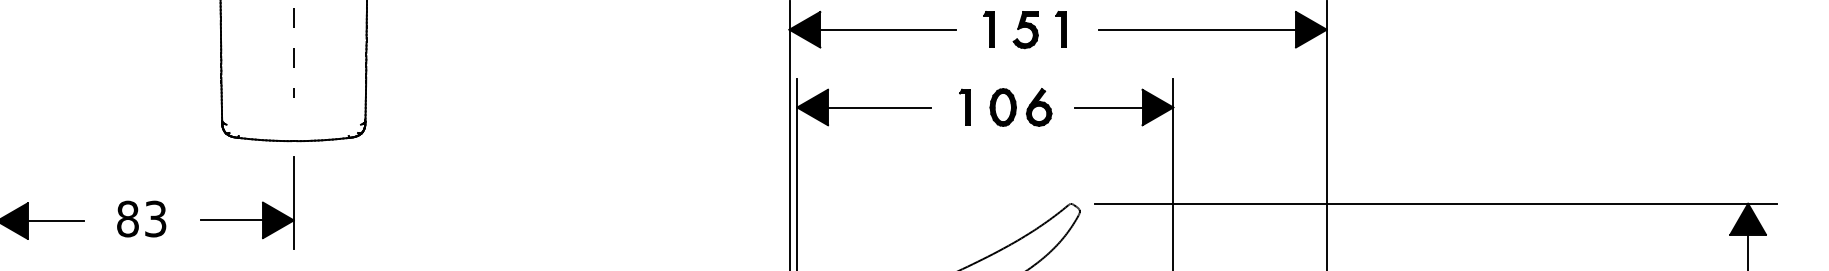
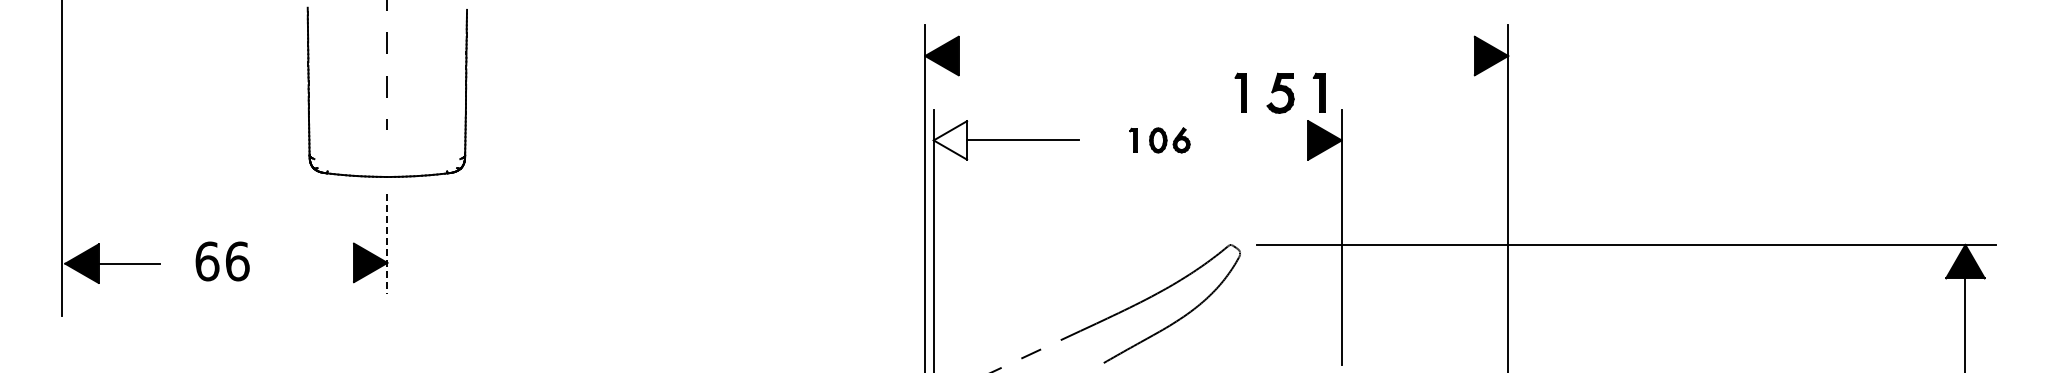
part: (1024, 29) -> (1279, 92), moved
line: (887, 30) -> (1031, 56), removed
line: (1197, 30) -> (1367, 56), removed
fill: (812, 107) -> (950, 140), removed
part: (1005, 107) -> (1159, 140), size x0.6
line: (1108, 107) -> (1271, 140), removed
line: (293, 202) -> (387, 243), solid -> dashed
text: (141, 219) -> (222, 261), 83 -> 66
line: (231, 220) -> (319, 262), removed

